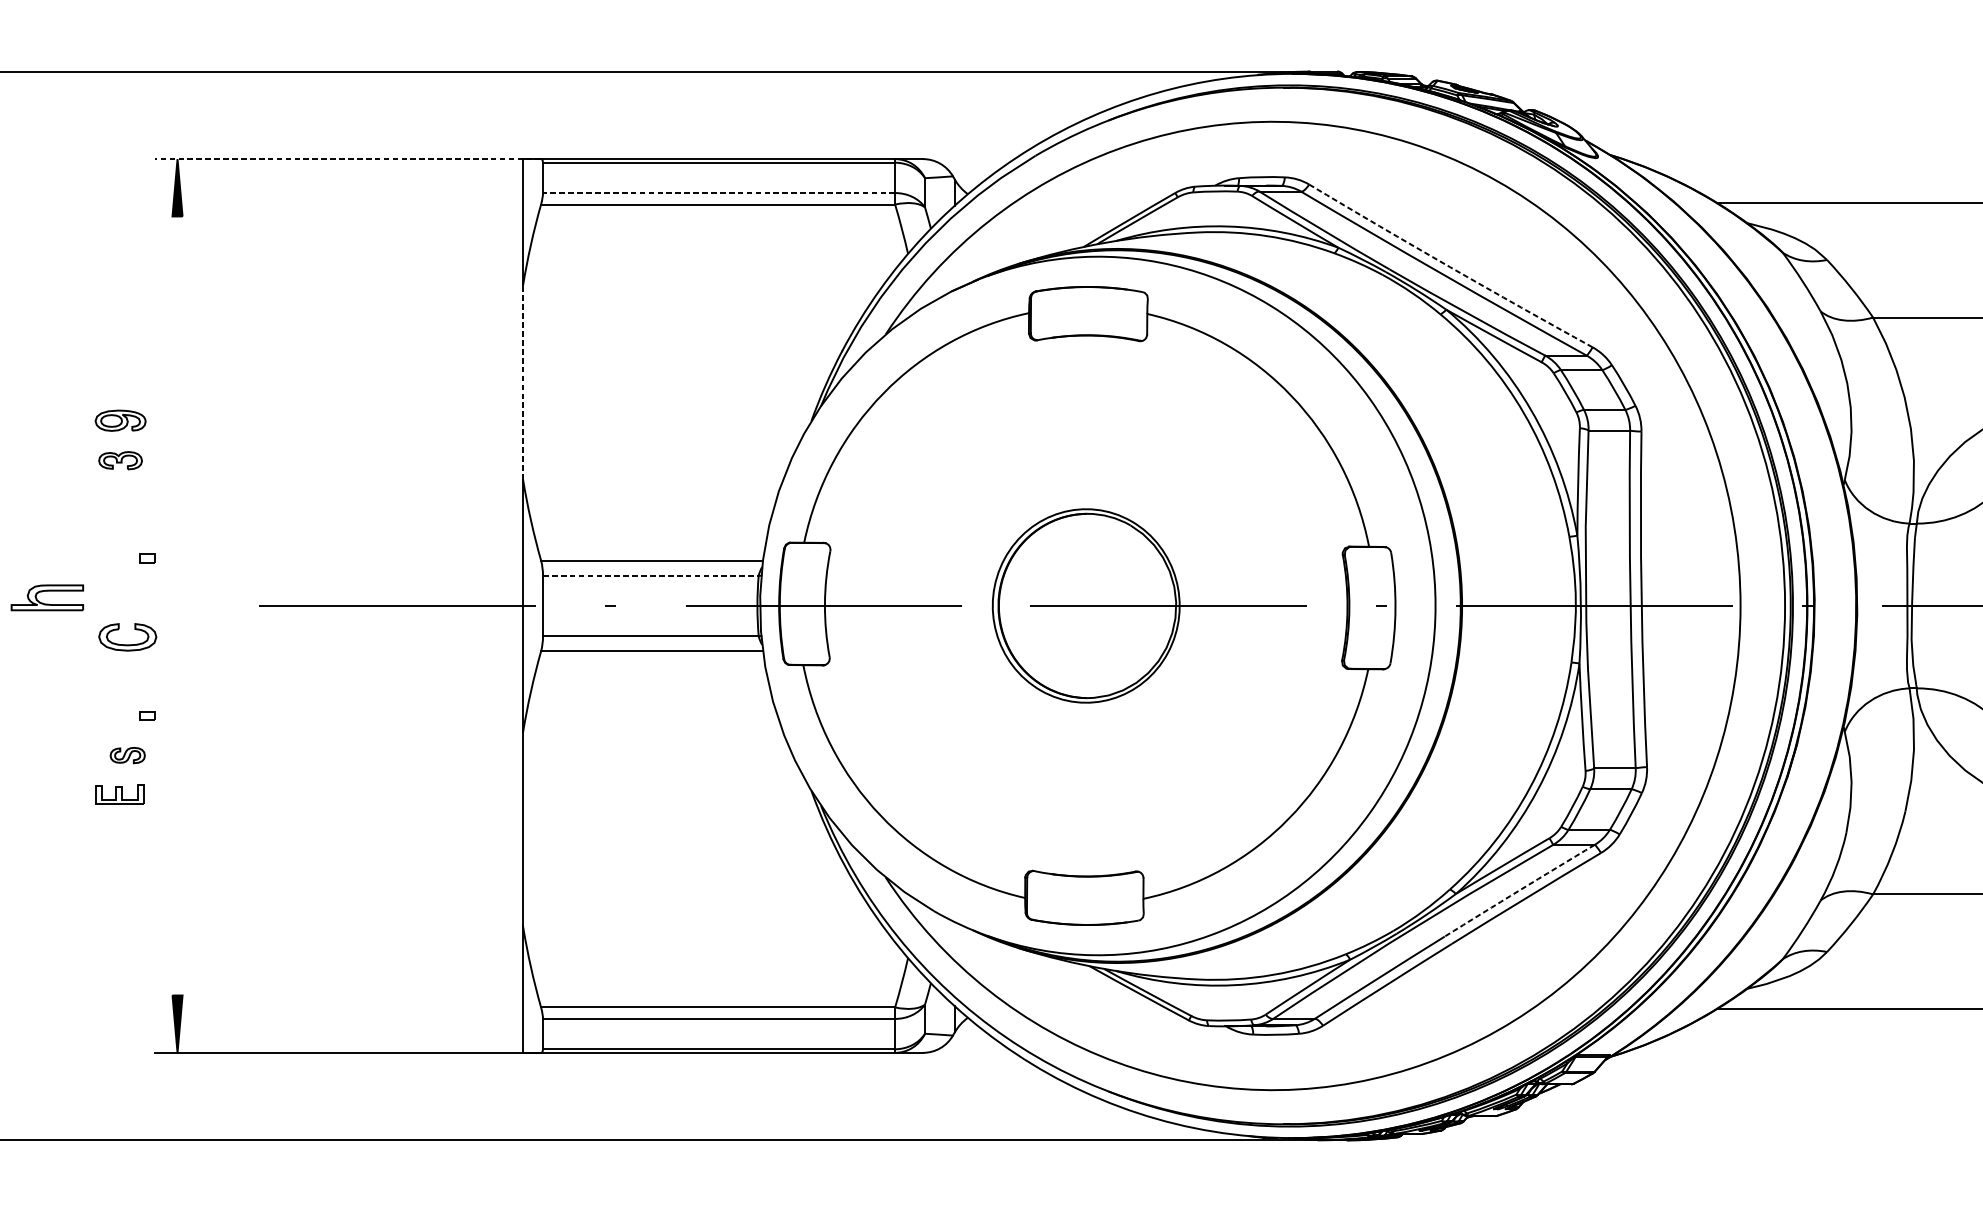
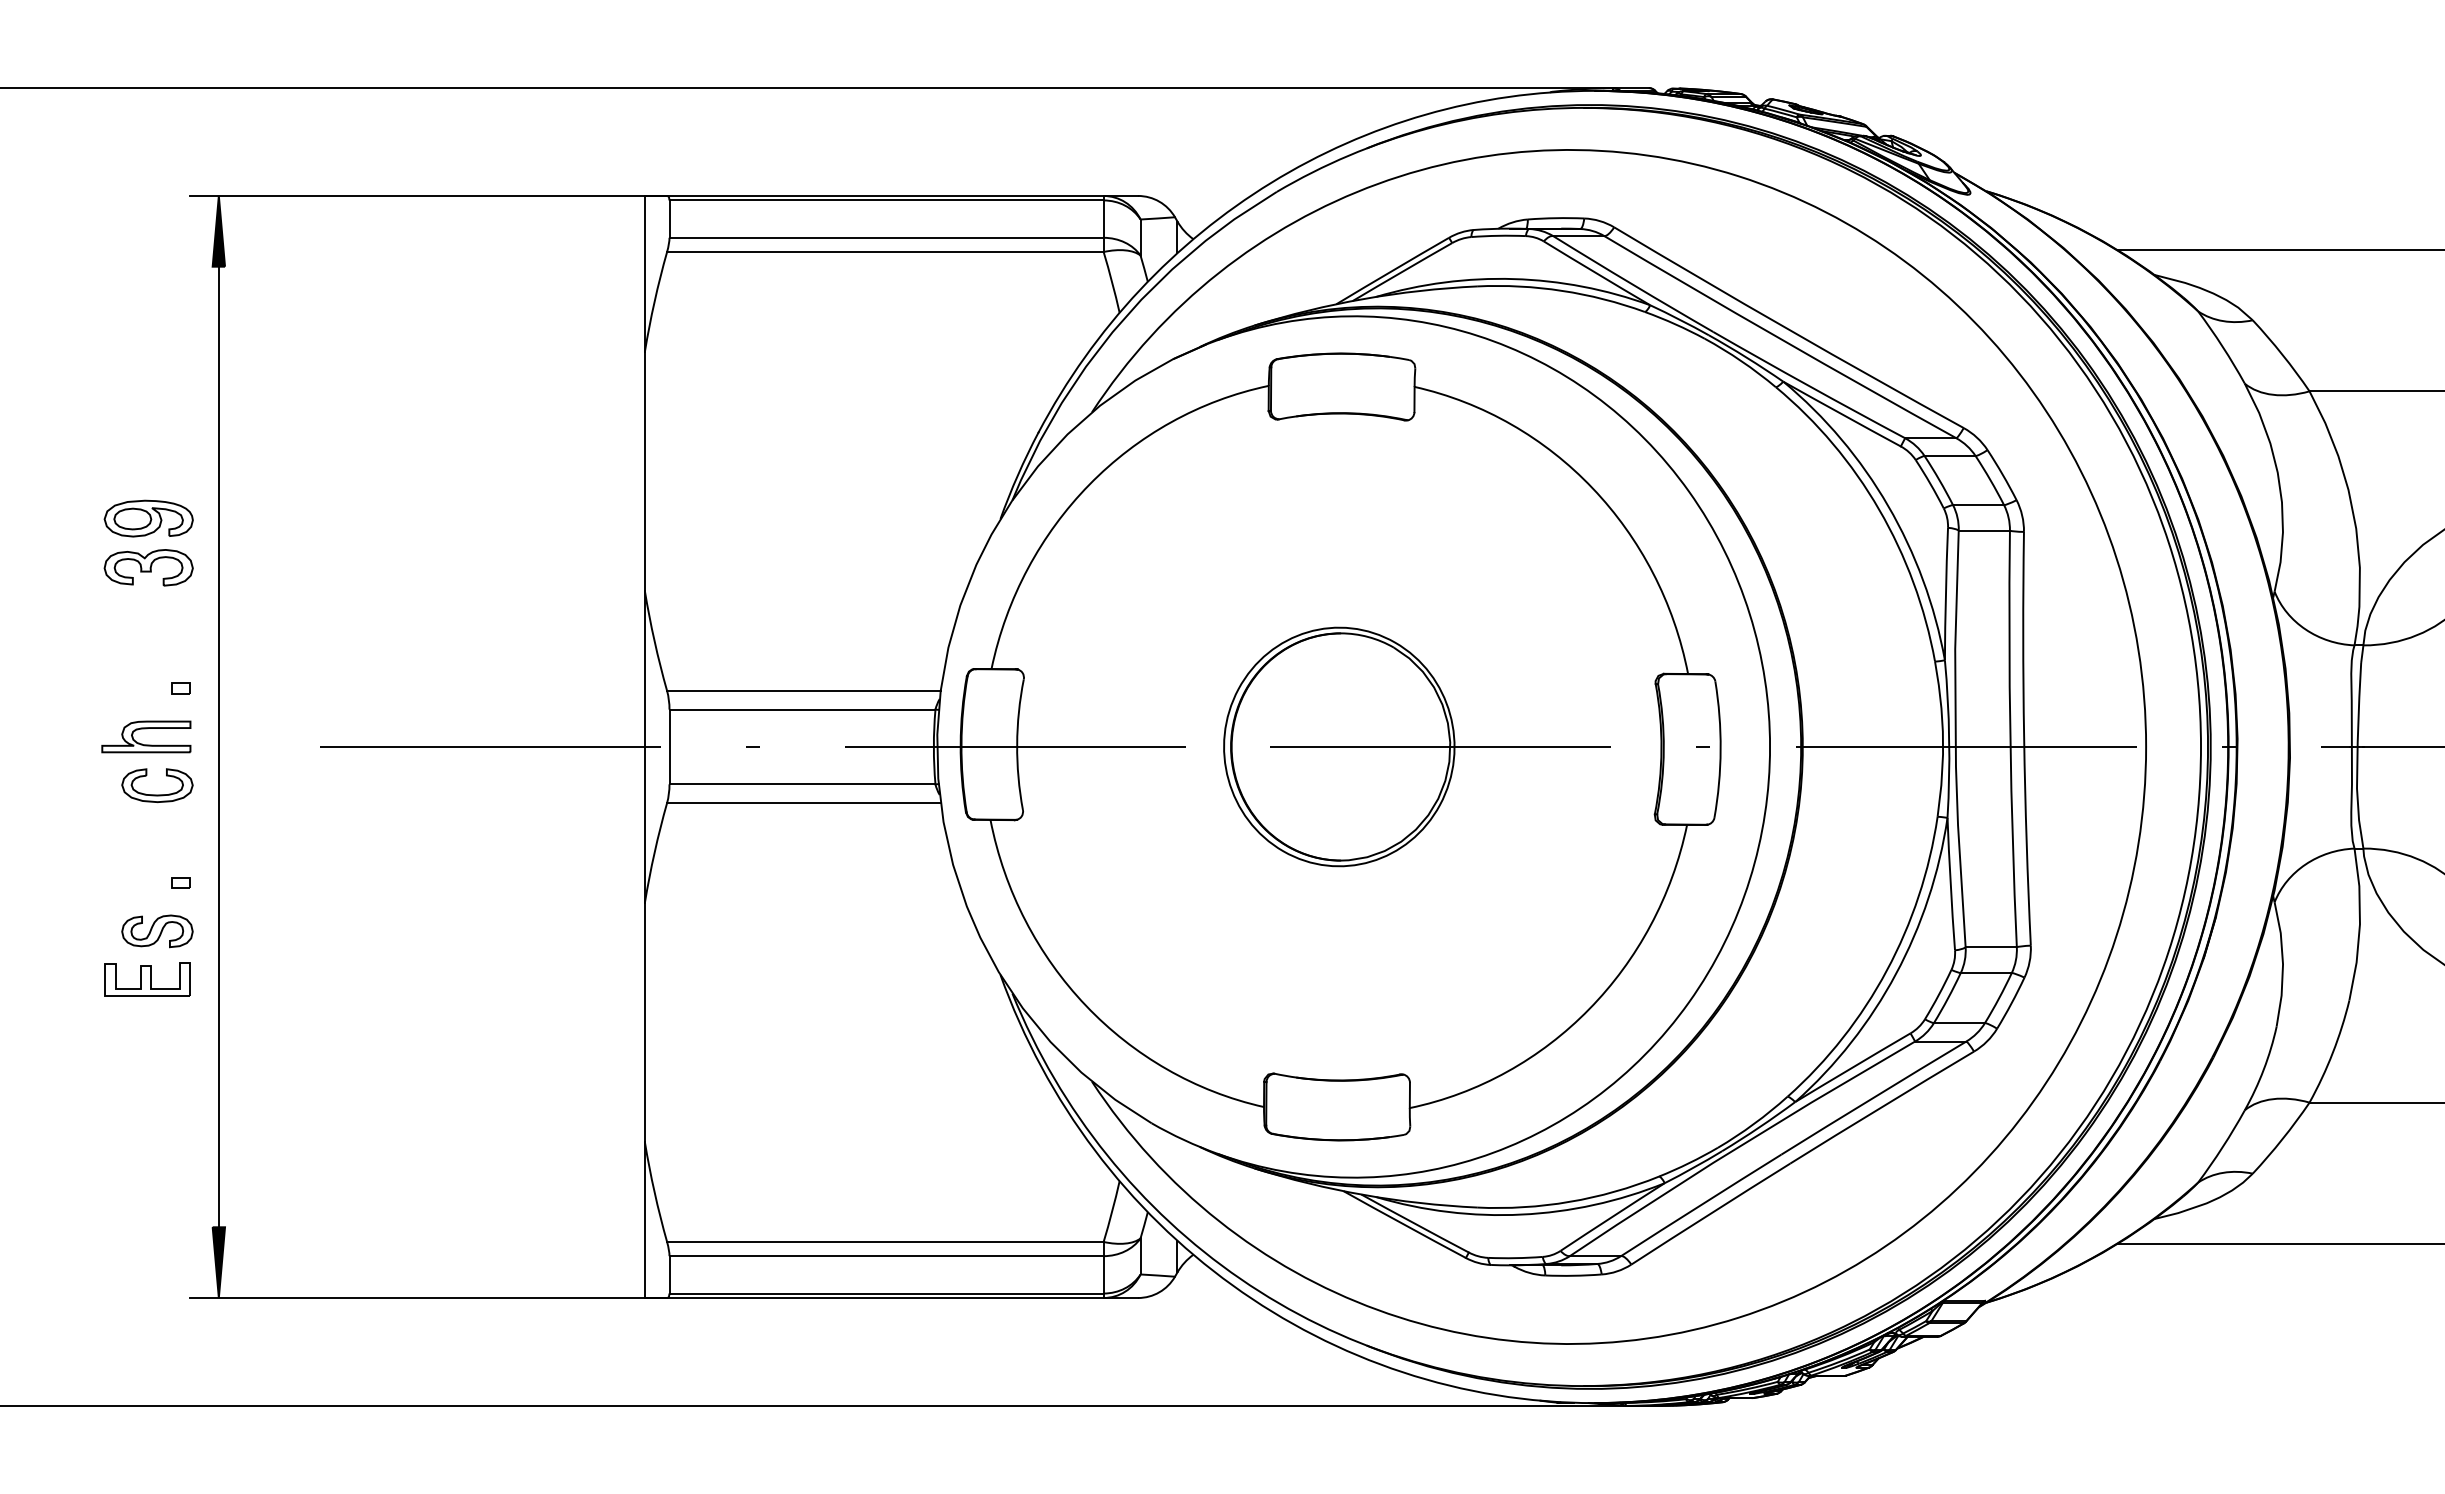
line: (347, 158) -> (428, 195), dashed -> solid
line: (719, 192) -> (886, 237), dashed -> solid
arc: (1450, 267) -> (1788, 329), dashed -> solid
line: (522, 382) -> (644, 471), dashed -> solid
part: (120, 420) -> (148, 518), size x1.43
part: (120, 460) -> (148, 567), size x1.67
line: (650, 575) -> (802, 709), dashed -> solid
part: (47, 591) -> (146, 729), moved
line: (177, 605) -> (218, 746), added
part: (127, 755) -> (157, 931), size x1.67
part: (119, 794) -> (147, 979), size x1.43
arc: (1519, 890) -> (1873, 1097), dashed -> solid

